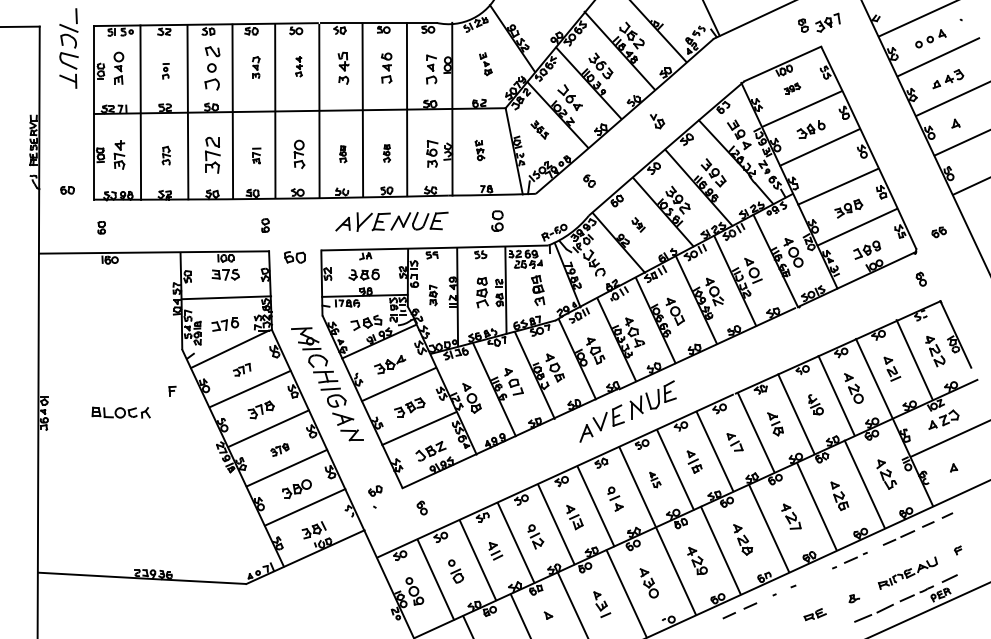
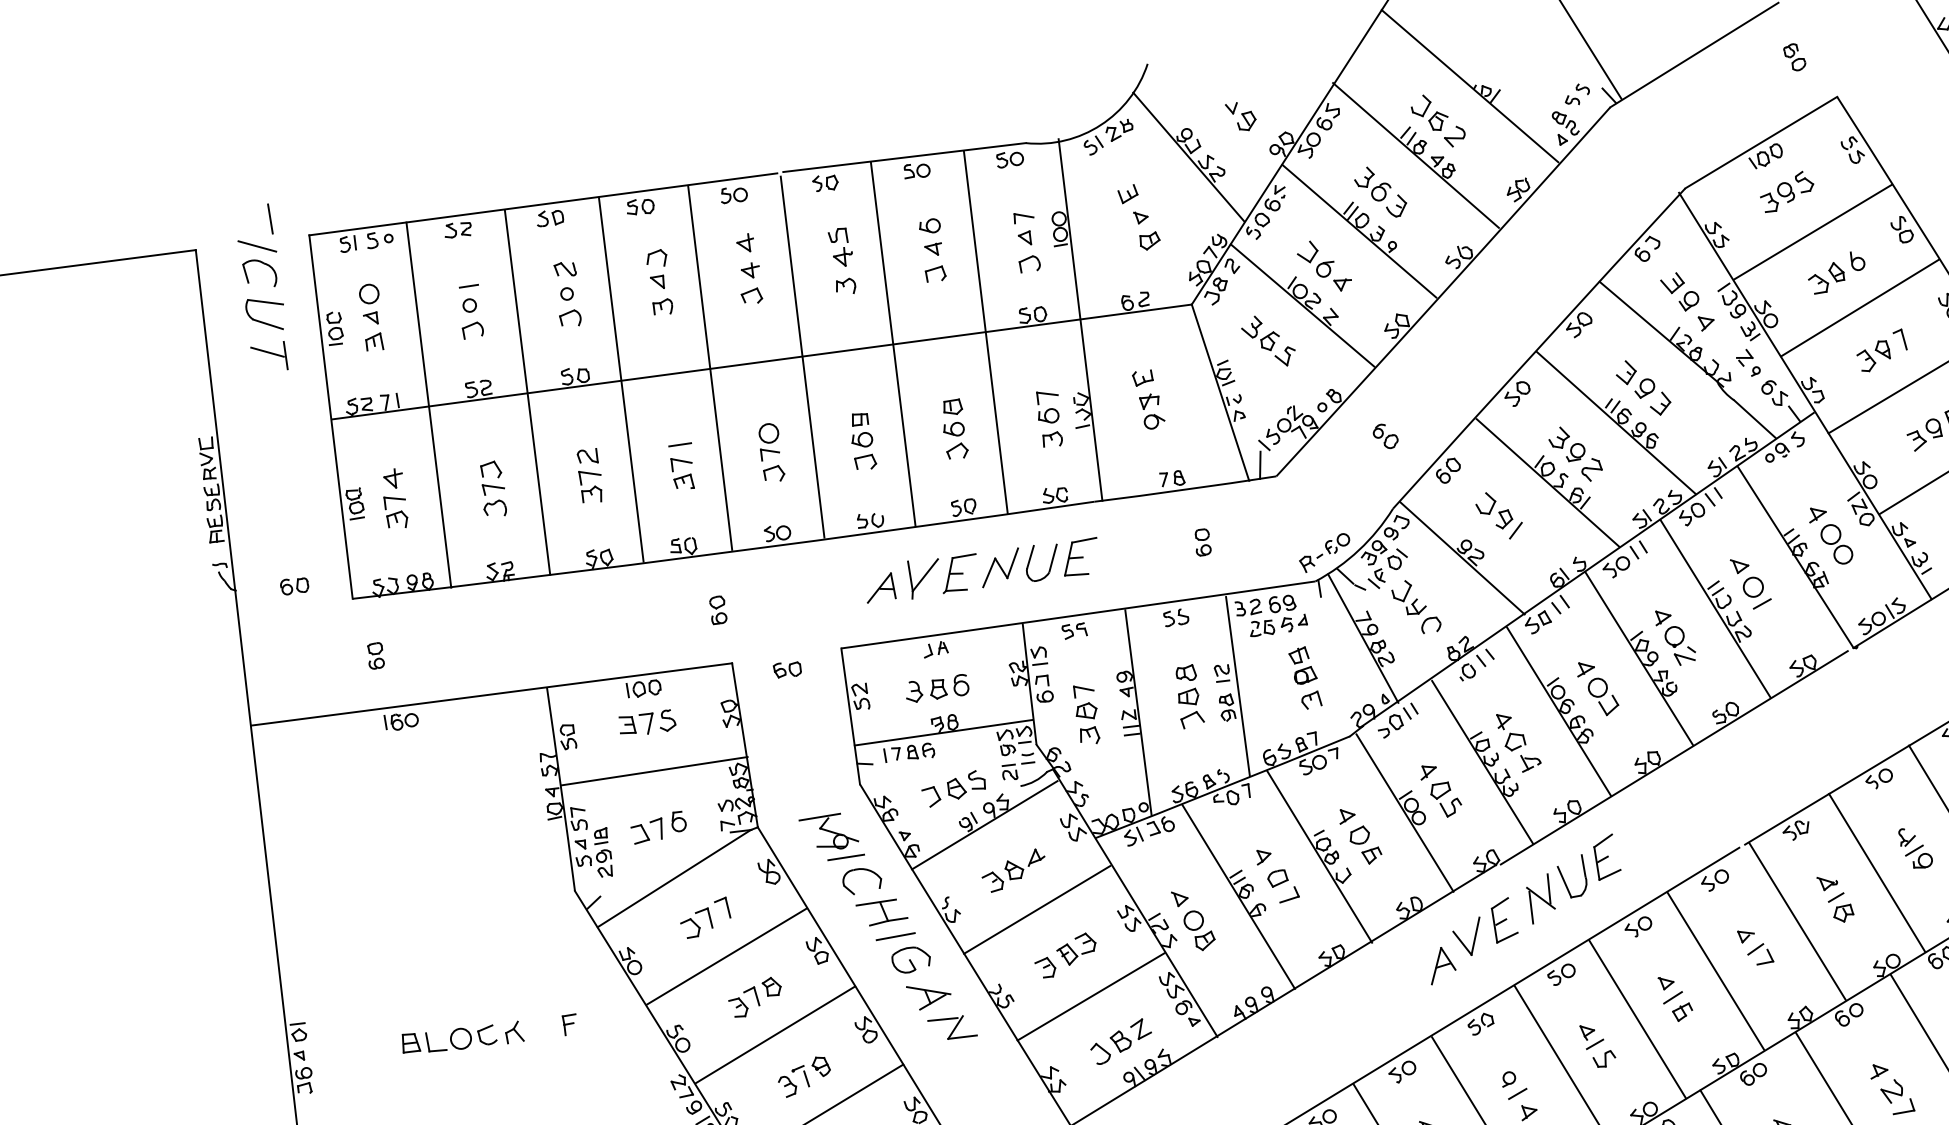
part: (827, 22) -> (1880, 350), moved
part: (485, 63) -> (1138, 215), size x1.43
part: (298, 66) -> (747, 268), size x1.67
part: (255, 67) -> (657, 281), size x1.43
part: (212, 68) -> (568, 294), size x0.71
part: (165, 71) -> (470, 312), size x1.67
part: (792, 88) -> (1787, 191), size x1.67
part: (657, 121) -> (1241, 116), moved
part: (539, 129) -> (1267, 340), size x1.43
part: (479, 150) -> (1147, 399), size x1.43
part: (386, 153) -> (953, 429), size x1.67
part: (212, 154) -> (589, 474), size x0.71
part: (343, 154) -> (863, 441), size x1.67
part: (166, 155) -> (493, 488), size x1.43
part: (256, 155) -> (681, 465), size x1.43
part: (497, 220) -> (1202, 541), size x0.62
part: (638, 224) -> (1499, 514), size x1.67
part: (294, 257) -> (786, 669), size x0.62
part: (433, 295) -> (1087, 714), size x1.43
part: (241, 369) -> (703, 917), size x1.43
part: (172, 390) -> (569, 1022), moved
part: (279, 449) -> (803, 1075), size x1.43
part: (655, 479) -> (1598, 1044), size x1.43

